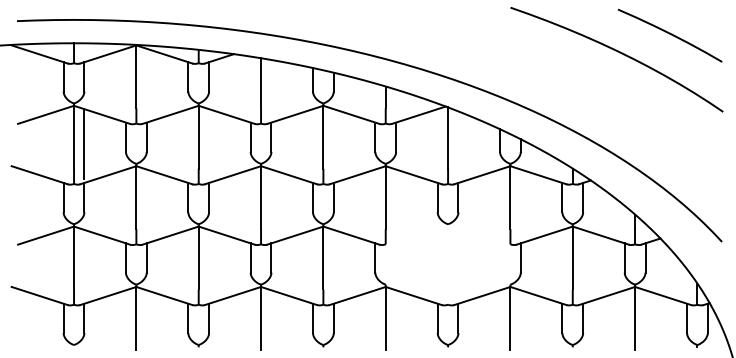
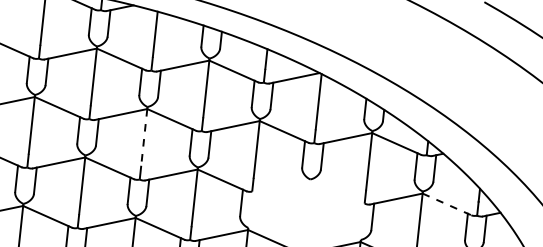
line: (261, 198) -> (144, 138), solid -> dashed
line: (601, 235) -> (447, 204), solid -> dashed

